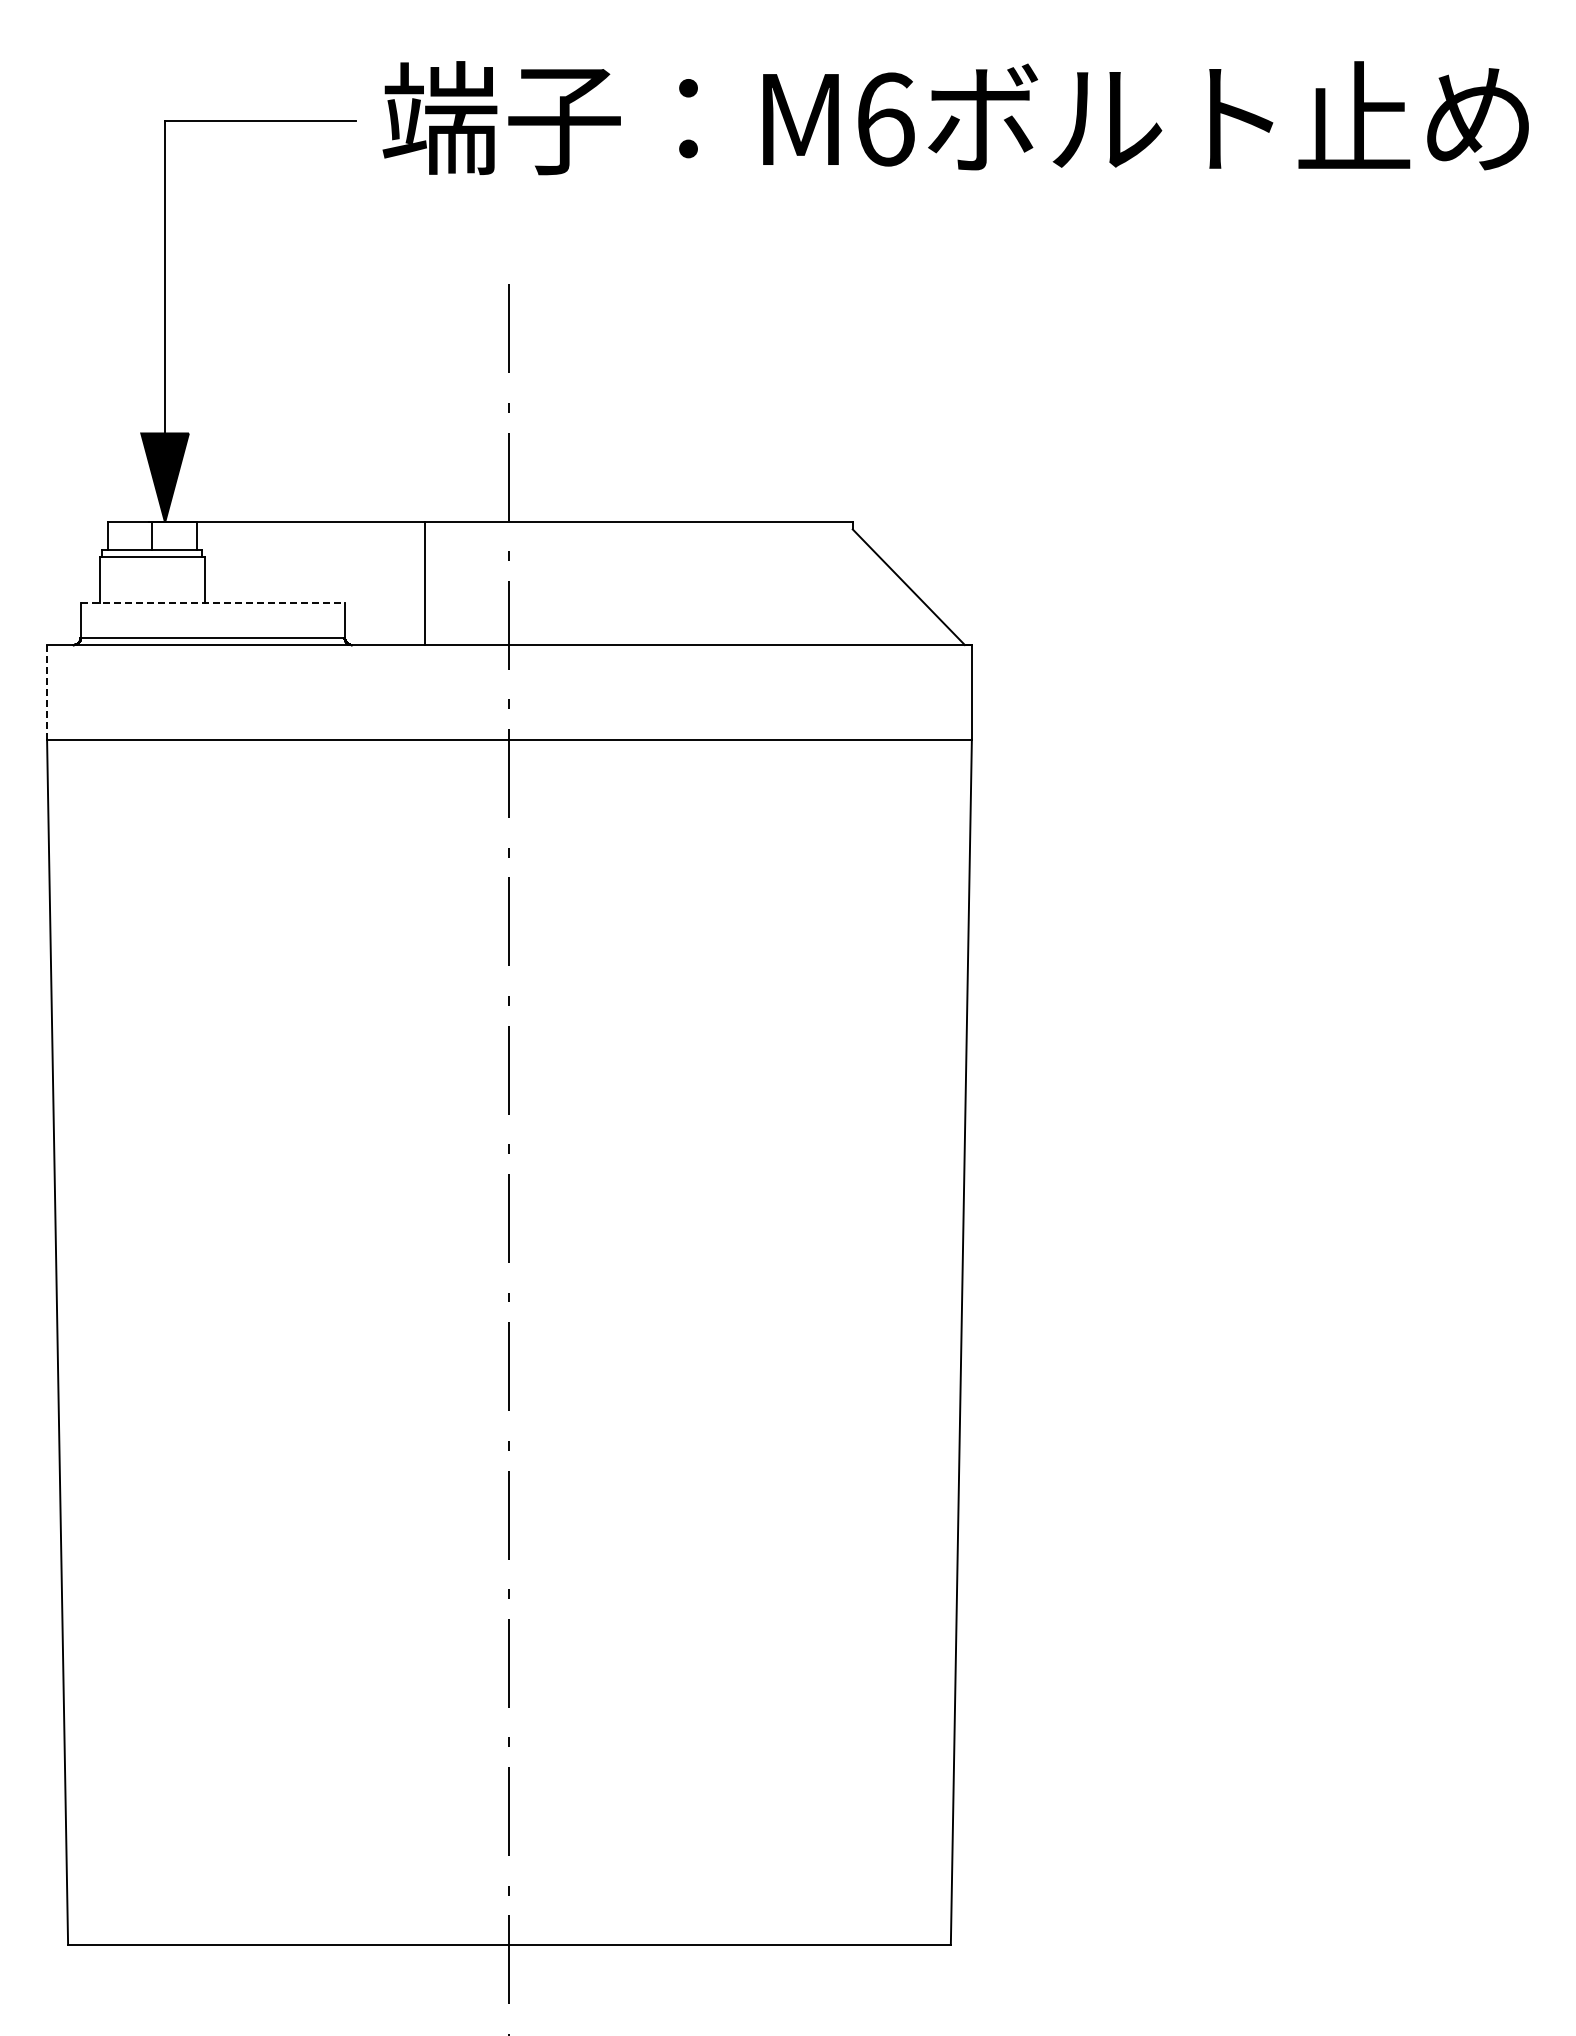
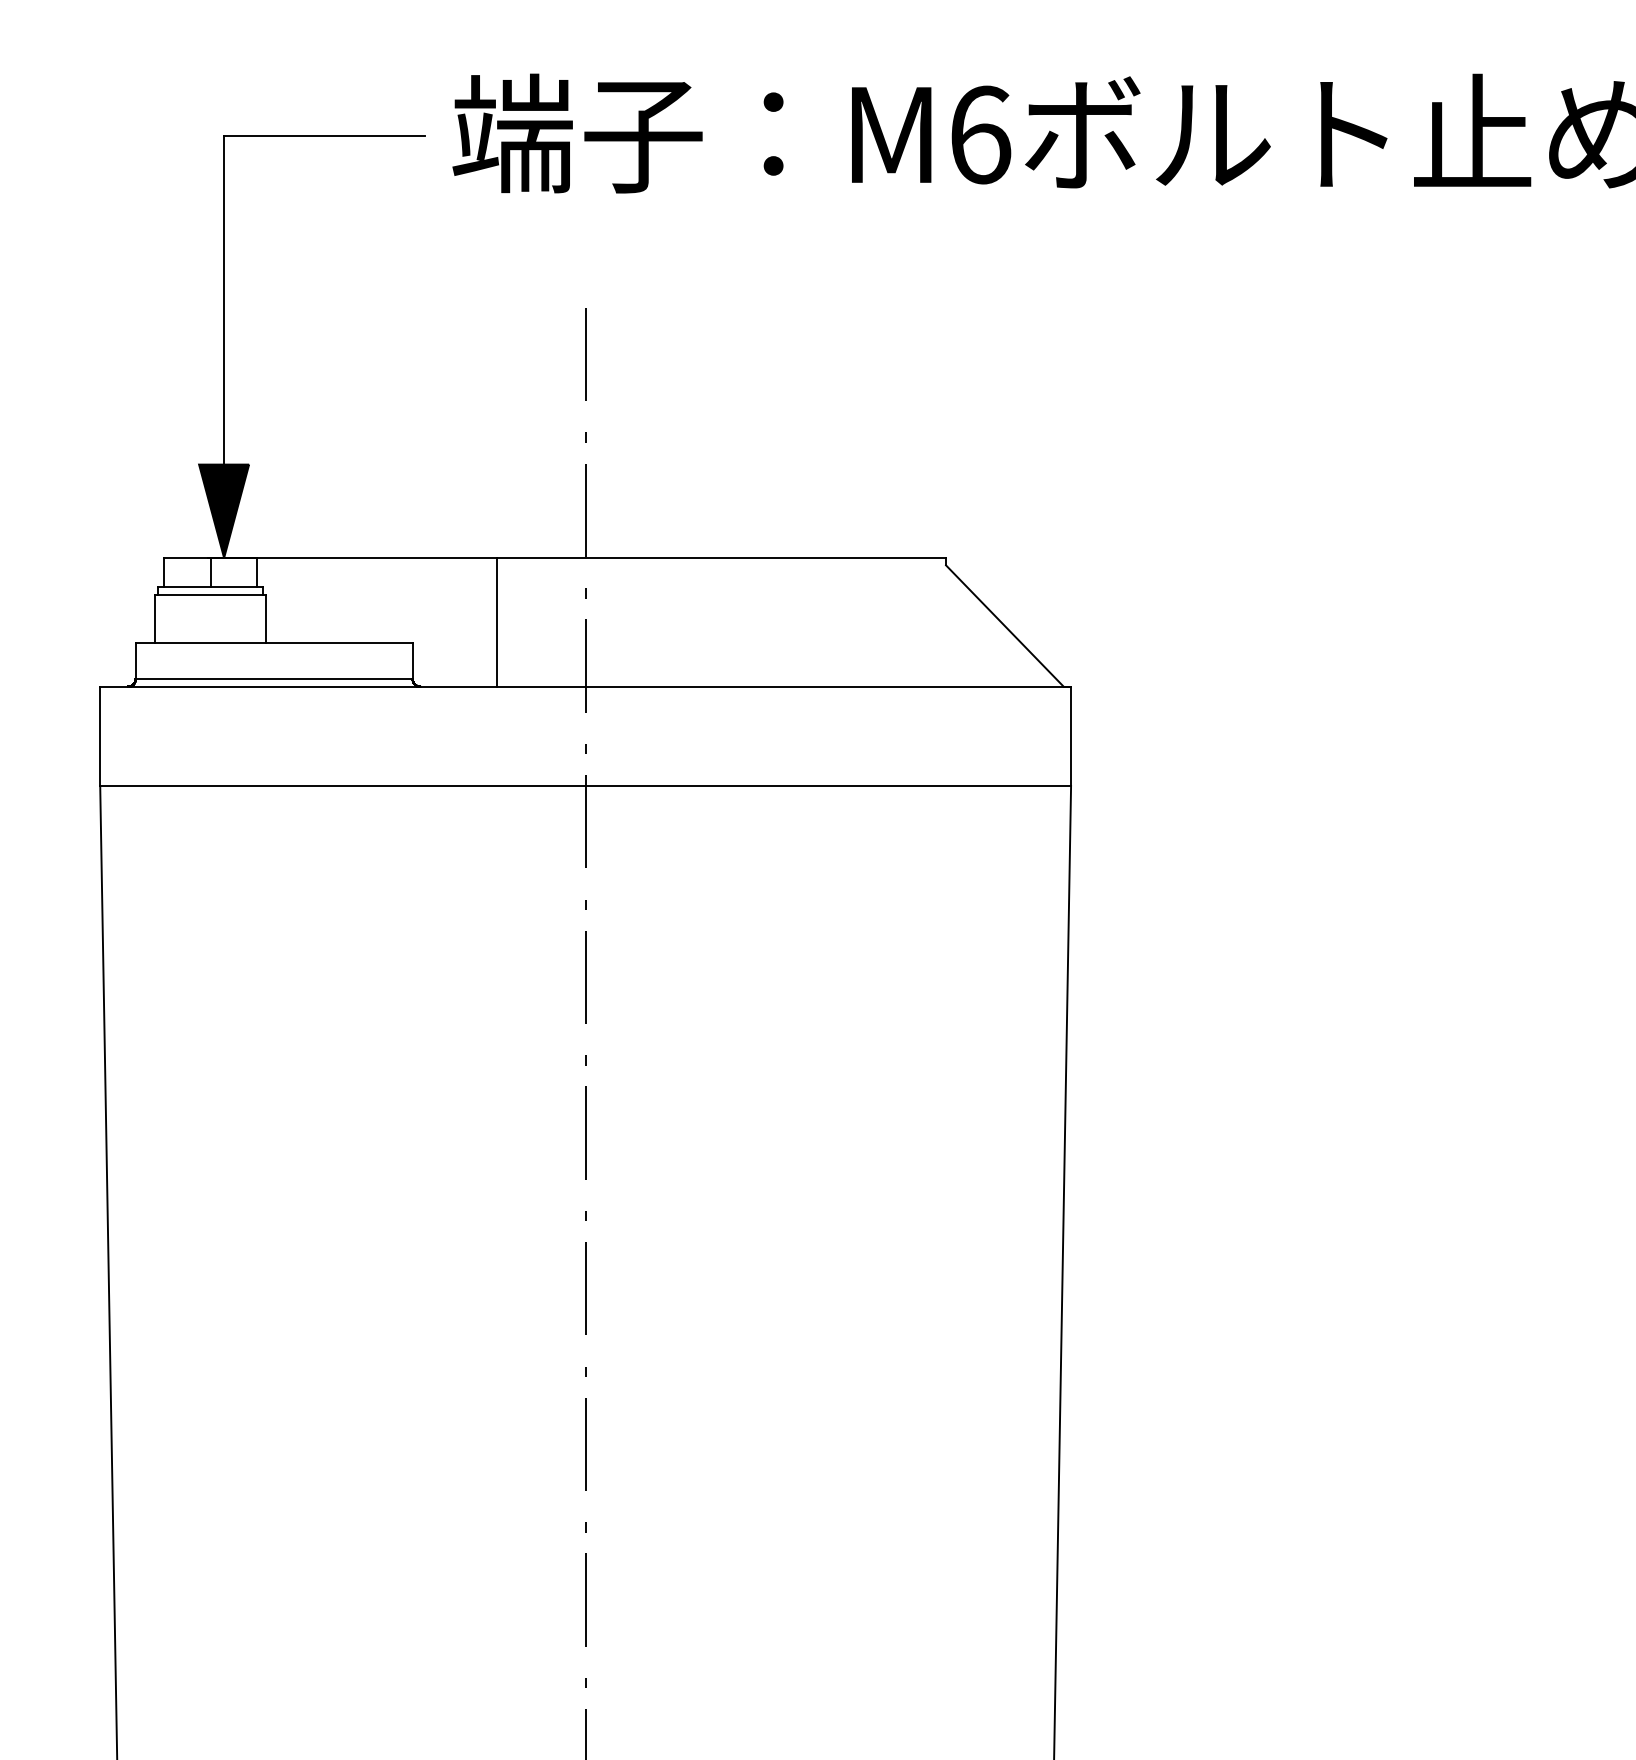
line: (213, 603) -> (274, 643), dashed -> solid
line: (47, 692) -> (100, 736), dashed -> solid

